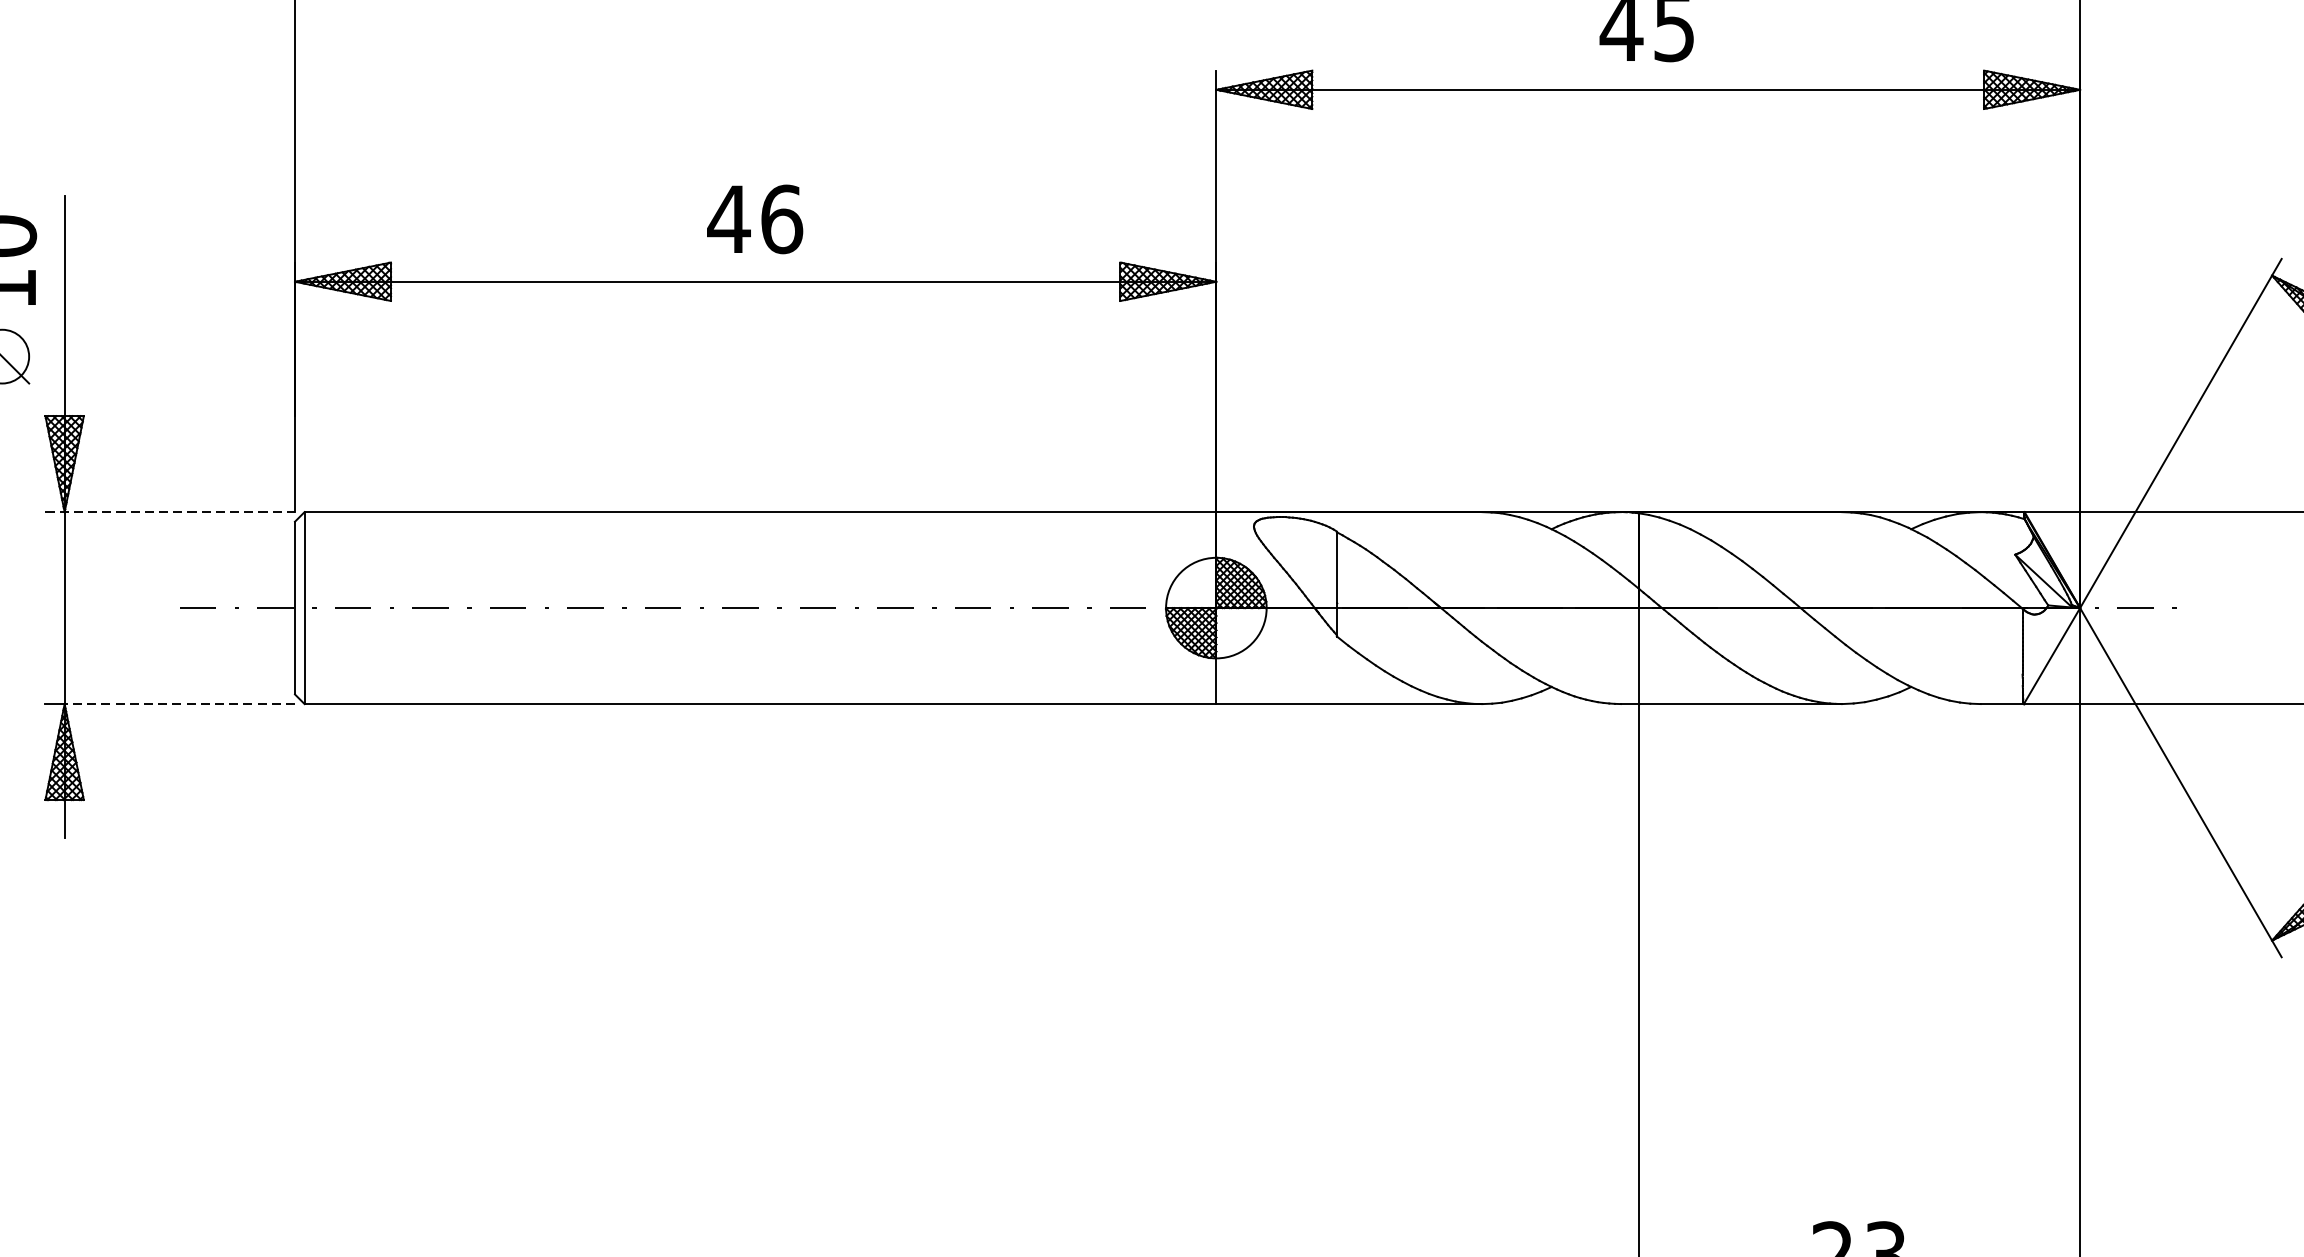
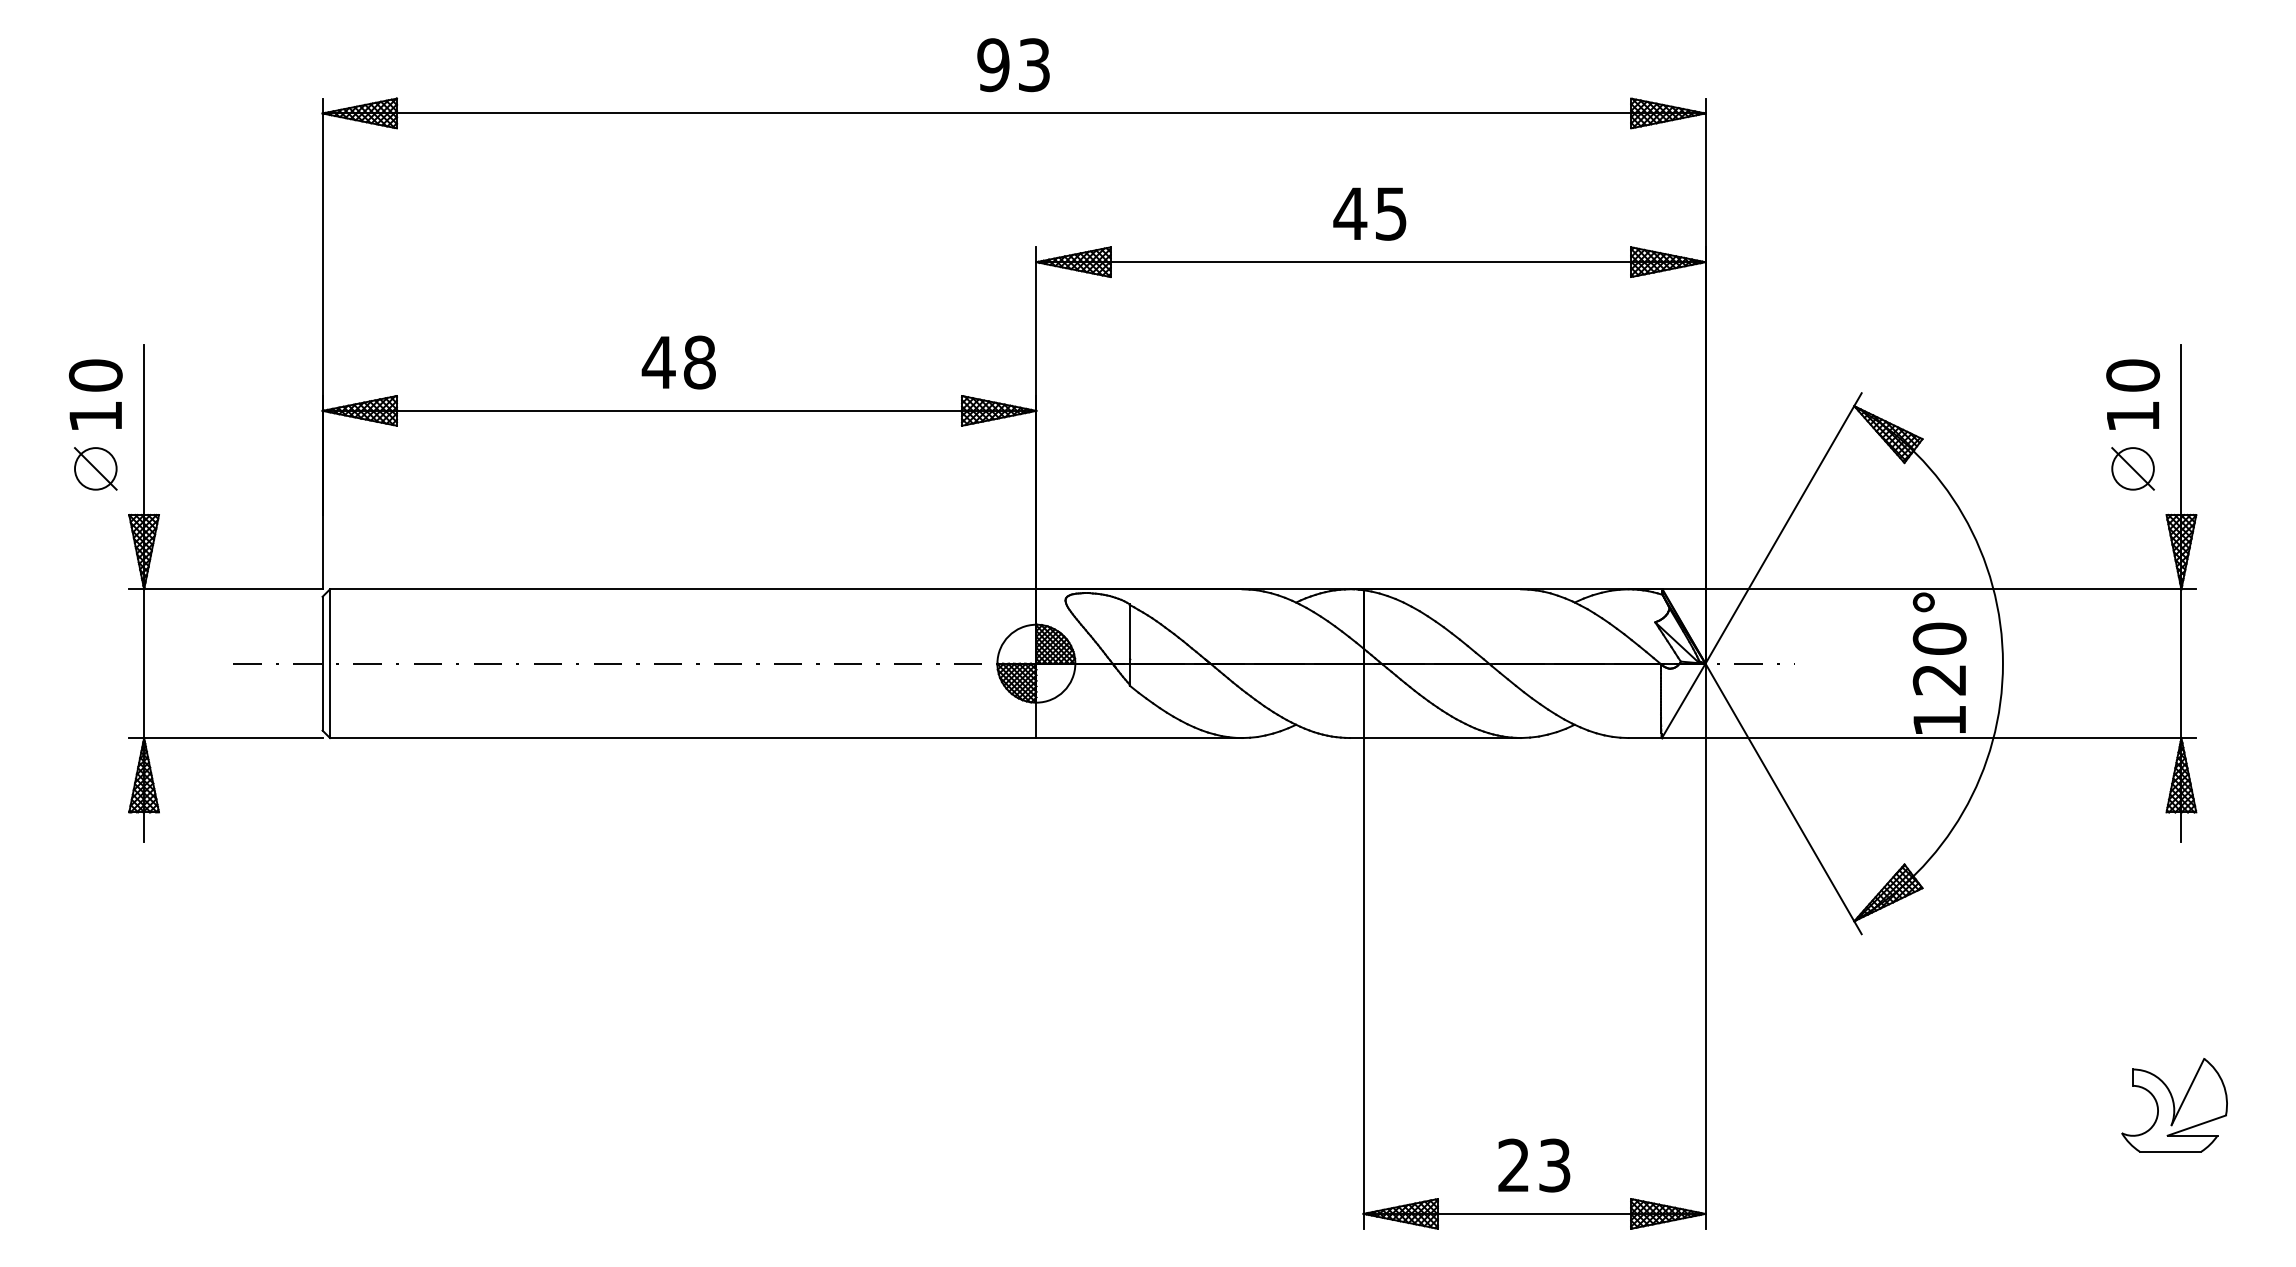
text: (781, 219) -> (699, 362), 46 -> 48
line: (169, 512) -> (225, 589), dashed -> solid
line: (178, 704) -> (232, 738), dashed -> solid

